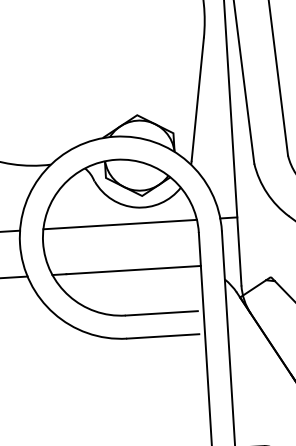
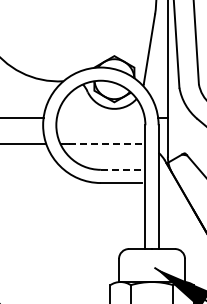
line: (119, 224) -> (100, 117), removed
line: (134, 270) -> (107, 144), solid -> dashed
line: (161, 312) -> (121, 169), solid -> dashed

